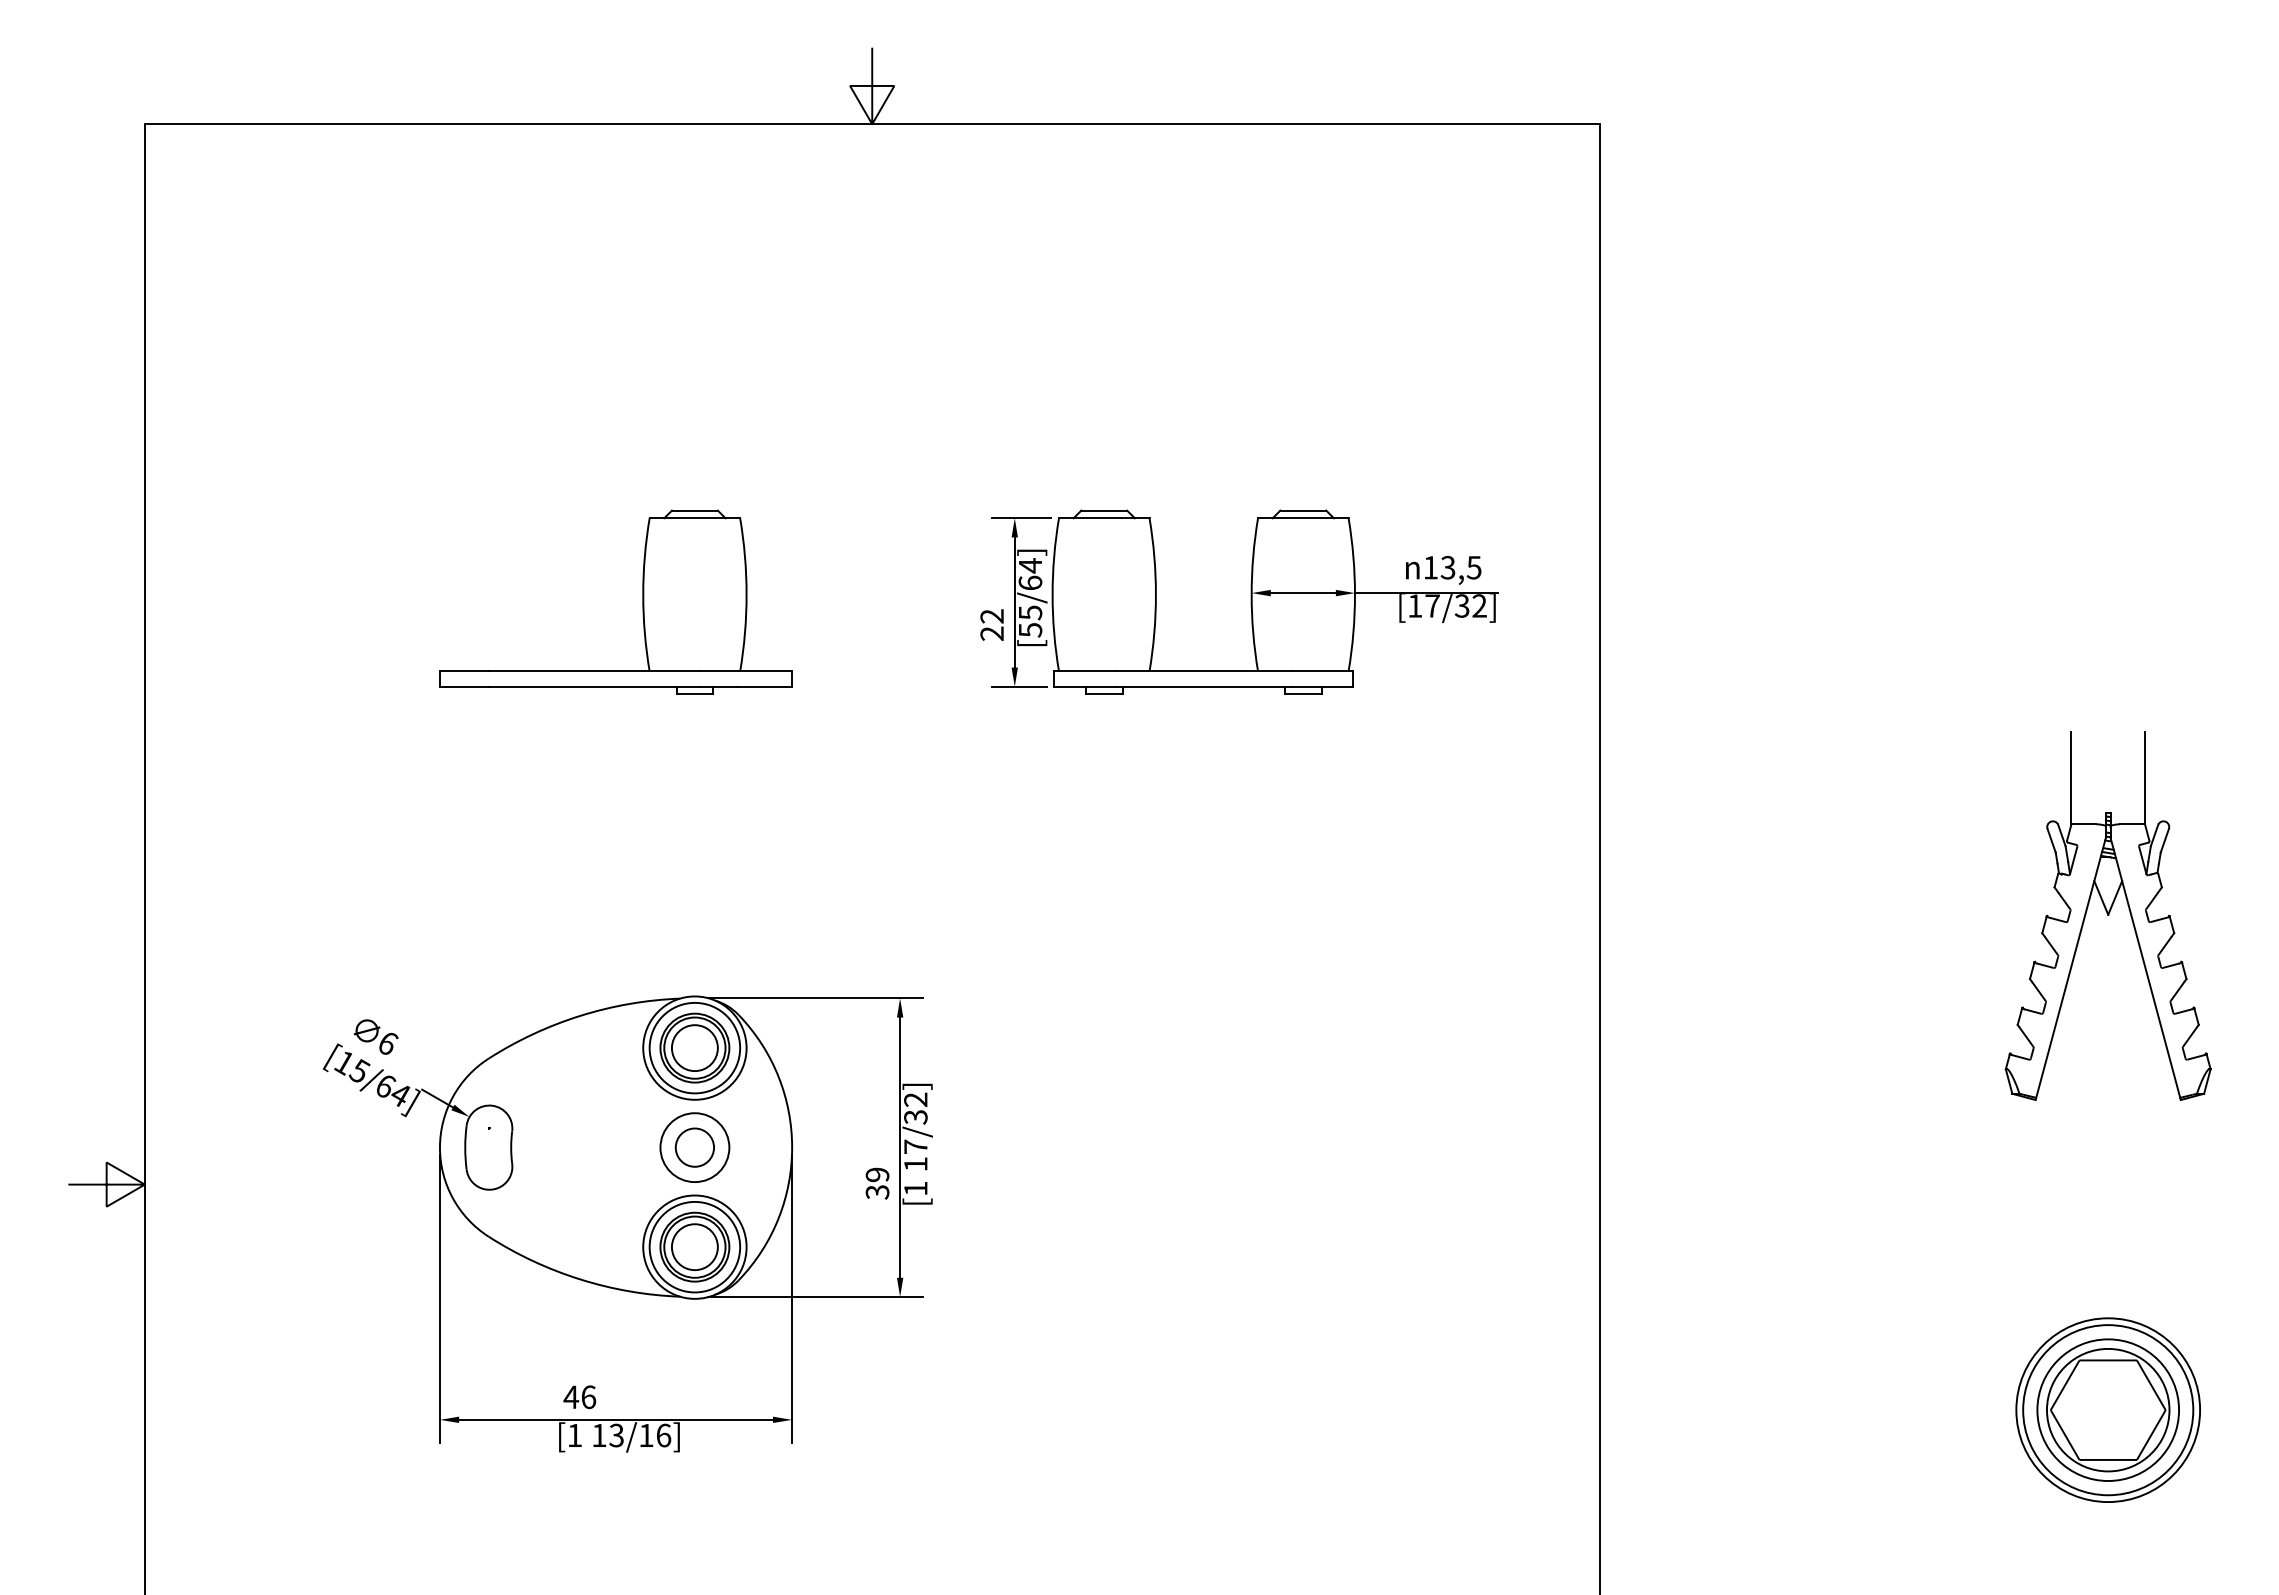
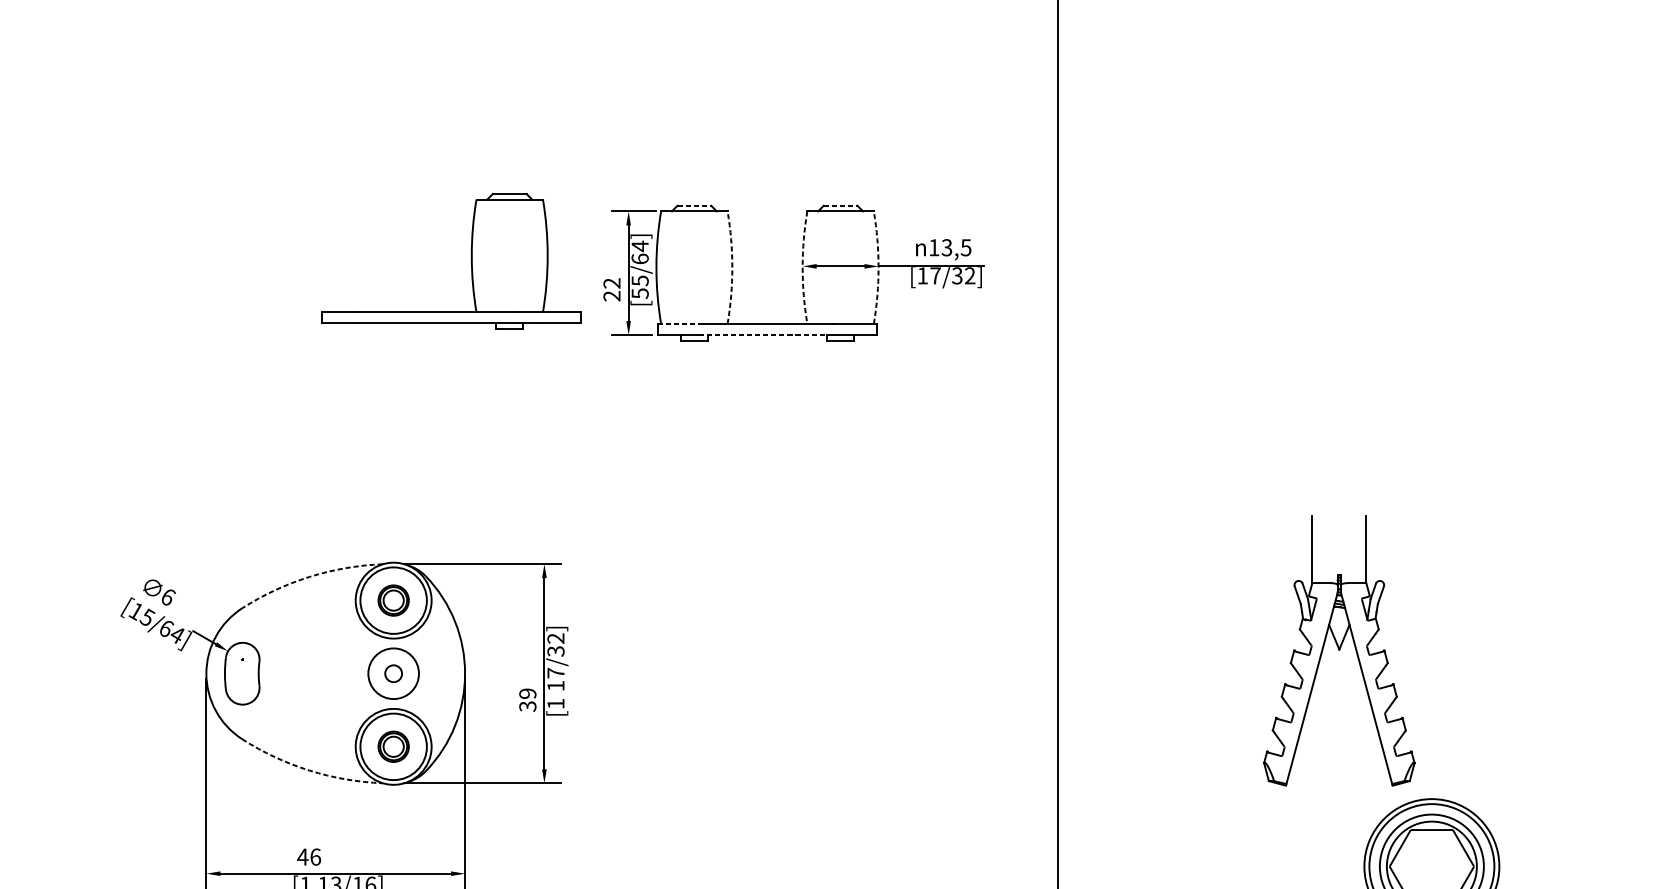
line: (1104, 510) -> (694, 205), solid -> dashed
line: (1303, 510) -> (840, 205), solid -> dashed
arc: (1155, 594) -> (732, 267), solid -> dashed
arc: (1251, 594) -> (802, 267), solid -> dashed
arc: (1355, 594) -> (878, 267), solid -> dashed
part: (642, 601) -> (471, 260), moved
line: (1085, 671) -> (680, 323), solid -> dashed
line: (1203, 686) -> (767, 334), solid -> dashed
part: (2107, 915) -> (1338, 650), moved
arc: (580, 1015) -> (309, 576), solid -> dashed
part: (694, 1047) -> (393, 600), size x0.6
circle: (694, 1147) -> (393, 673), size x0.6
part: (694, 1246) -> (393, 746), size x0.6
arc: (580, 1279) -> (309, 770), solid -> dashed

